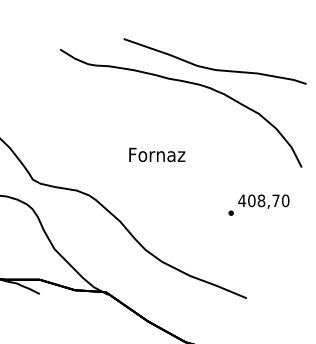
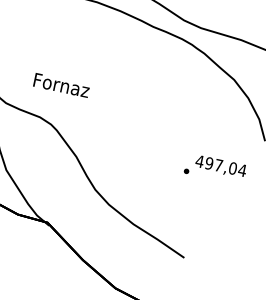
text: (157, 154) -> (62, 85), moved
text: (268, 200) -> (225, 166), 408,70 -> 497,04

